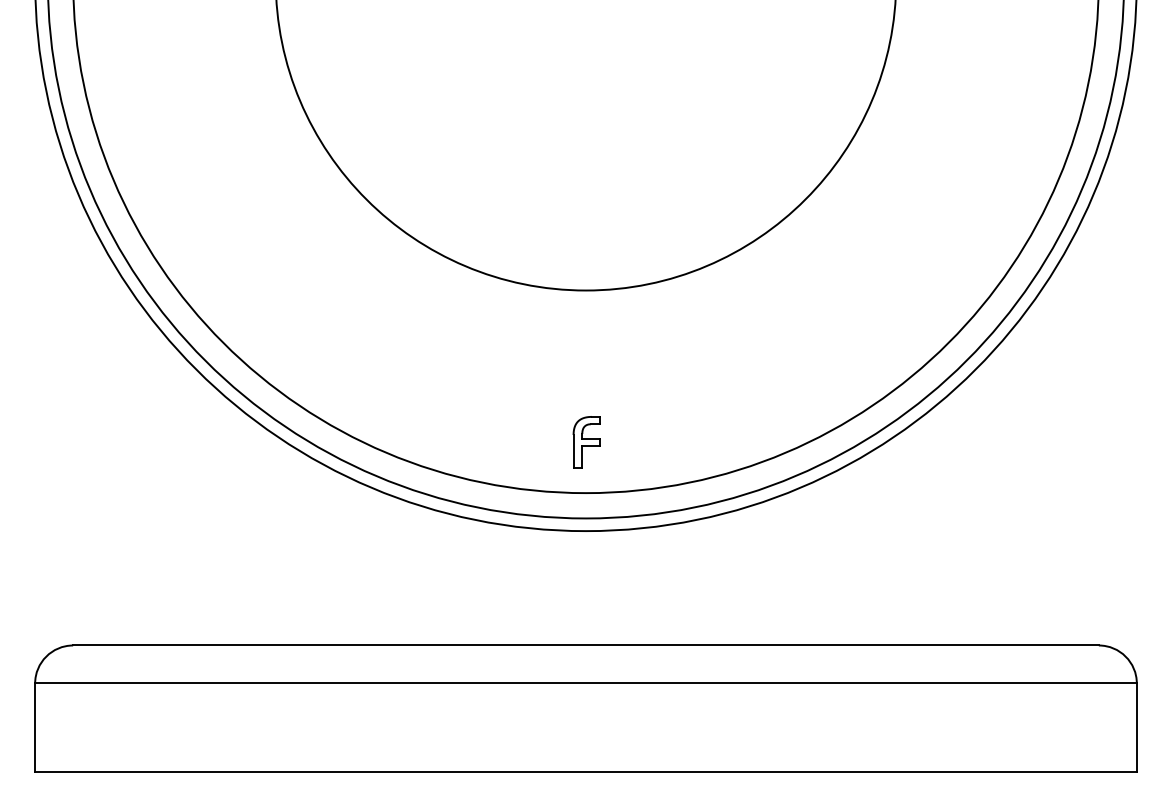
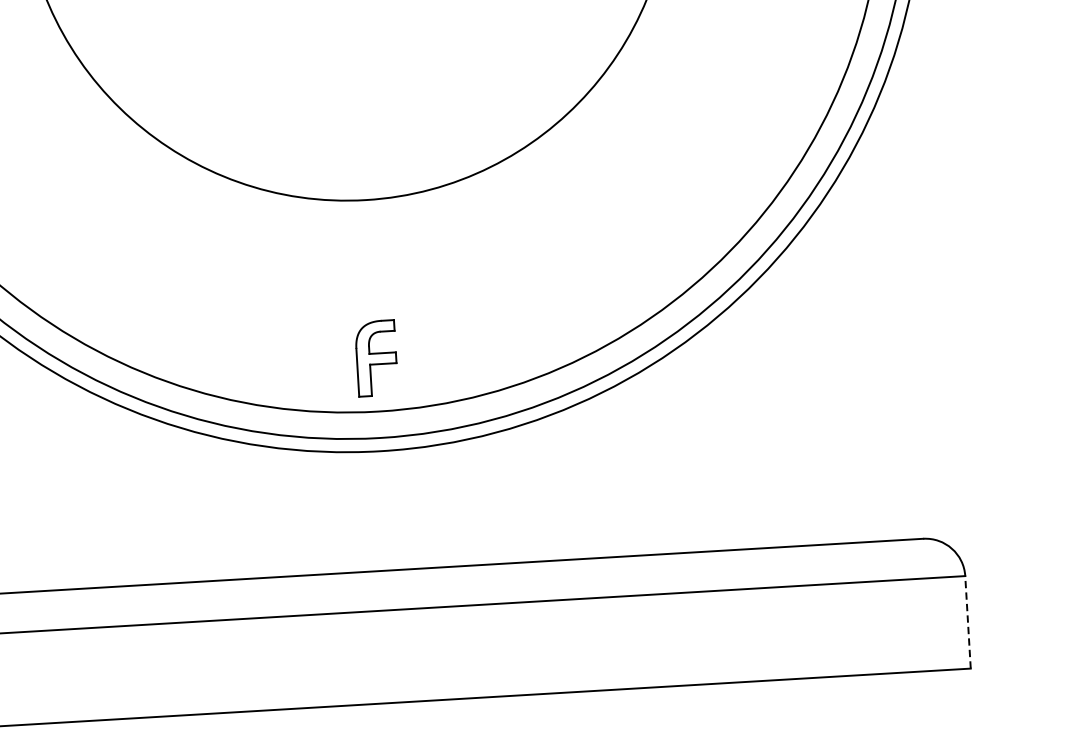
part: (586, 442) -> (375, 358), size x1.4
line: (1136, 727) -> (967, 622), solid -> dashed

